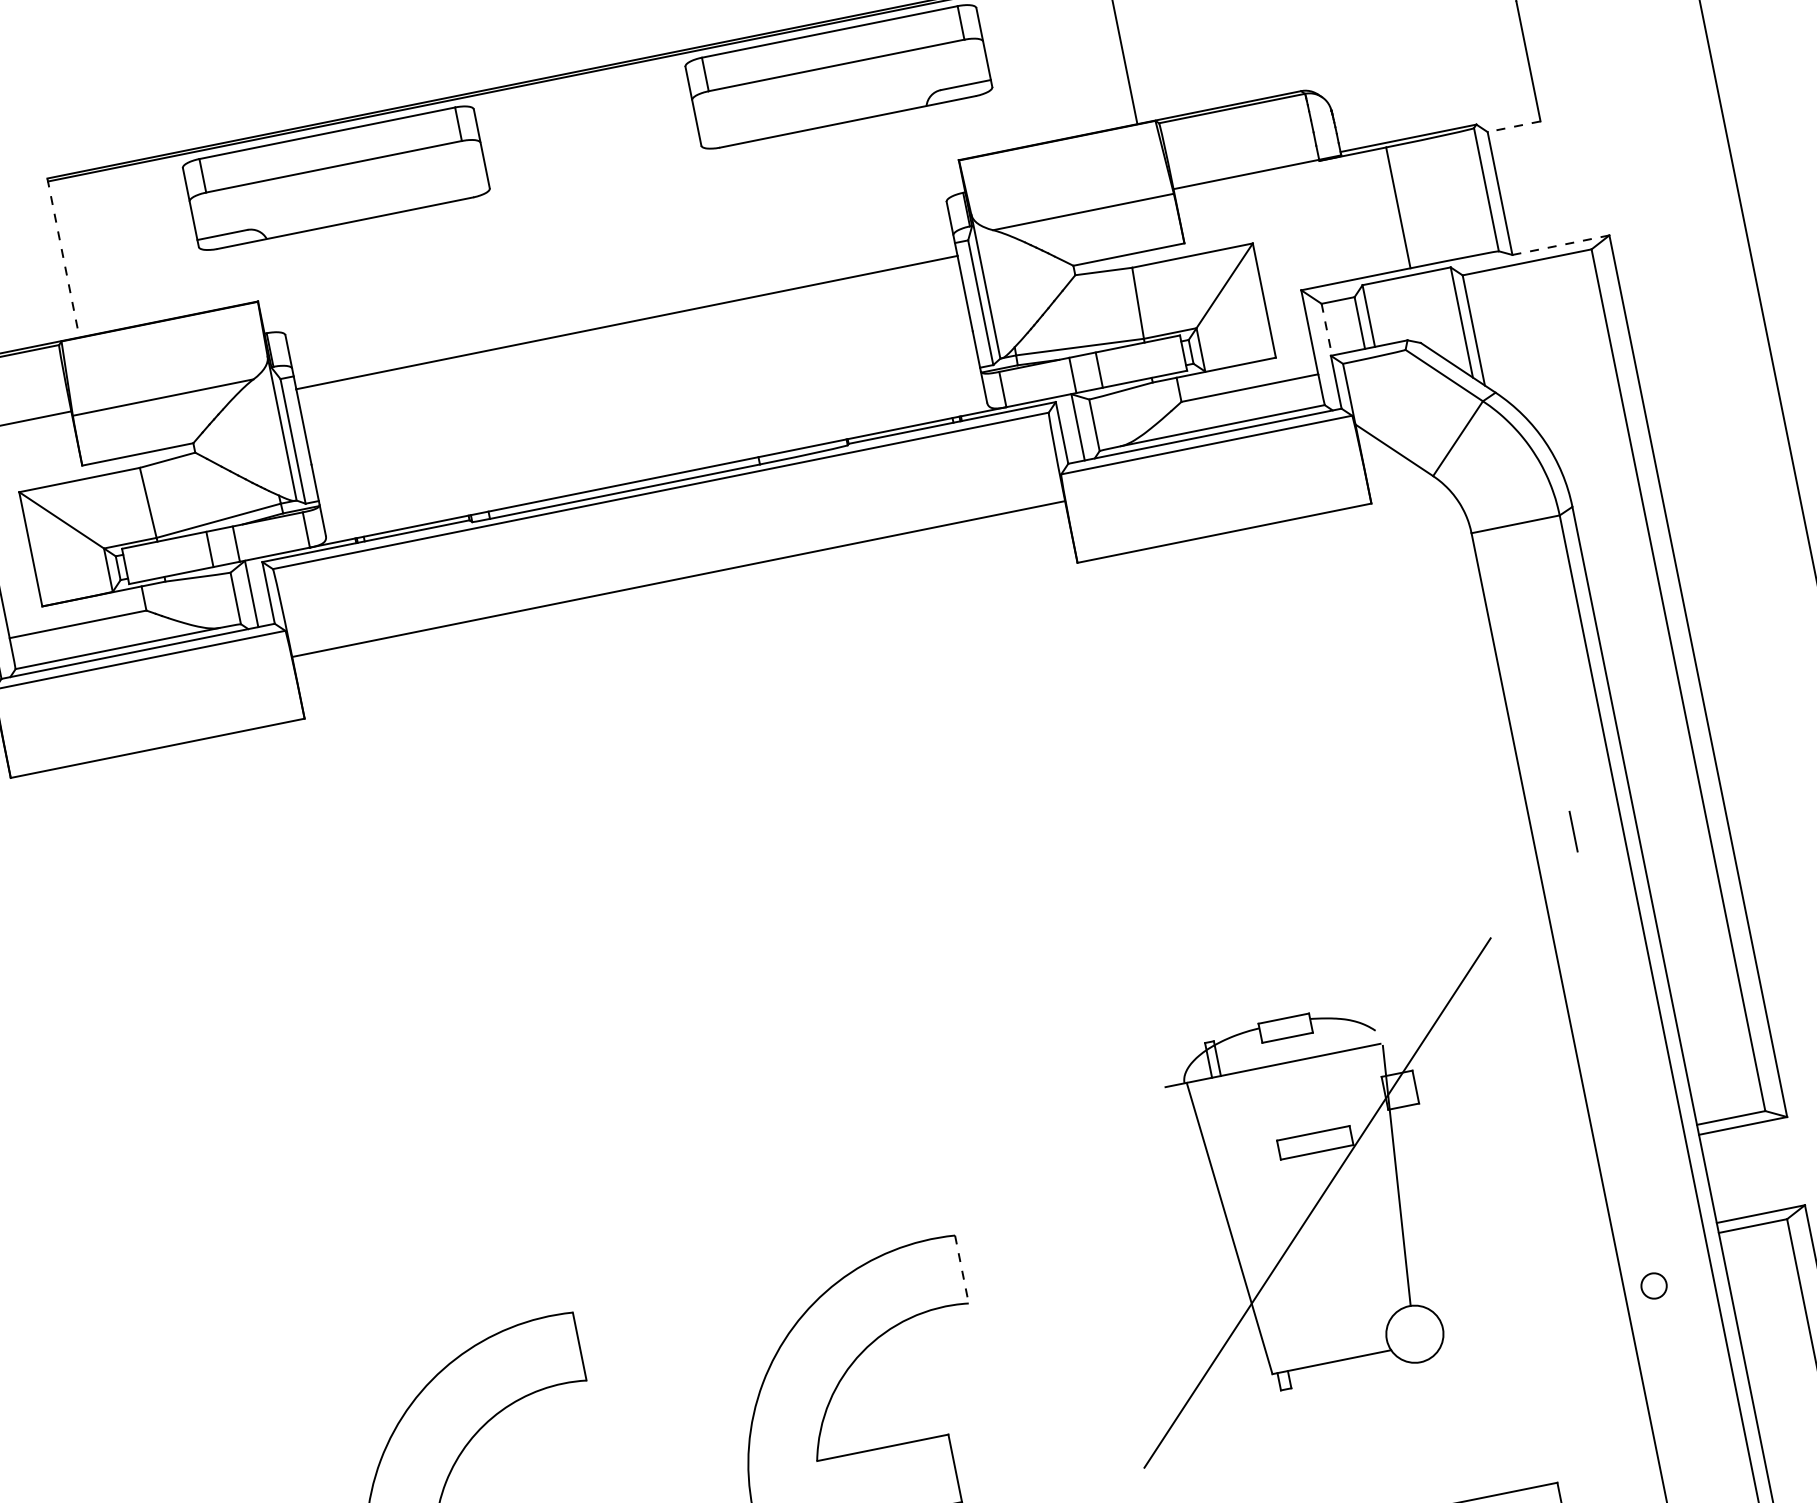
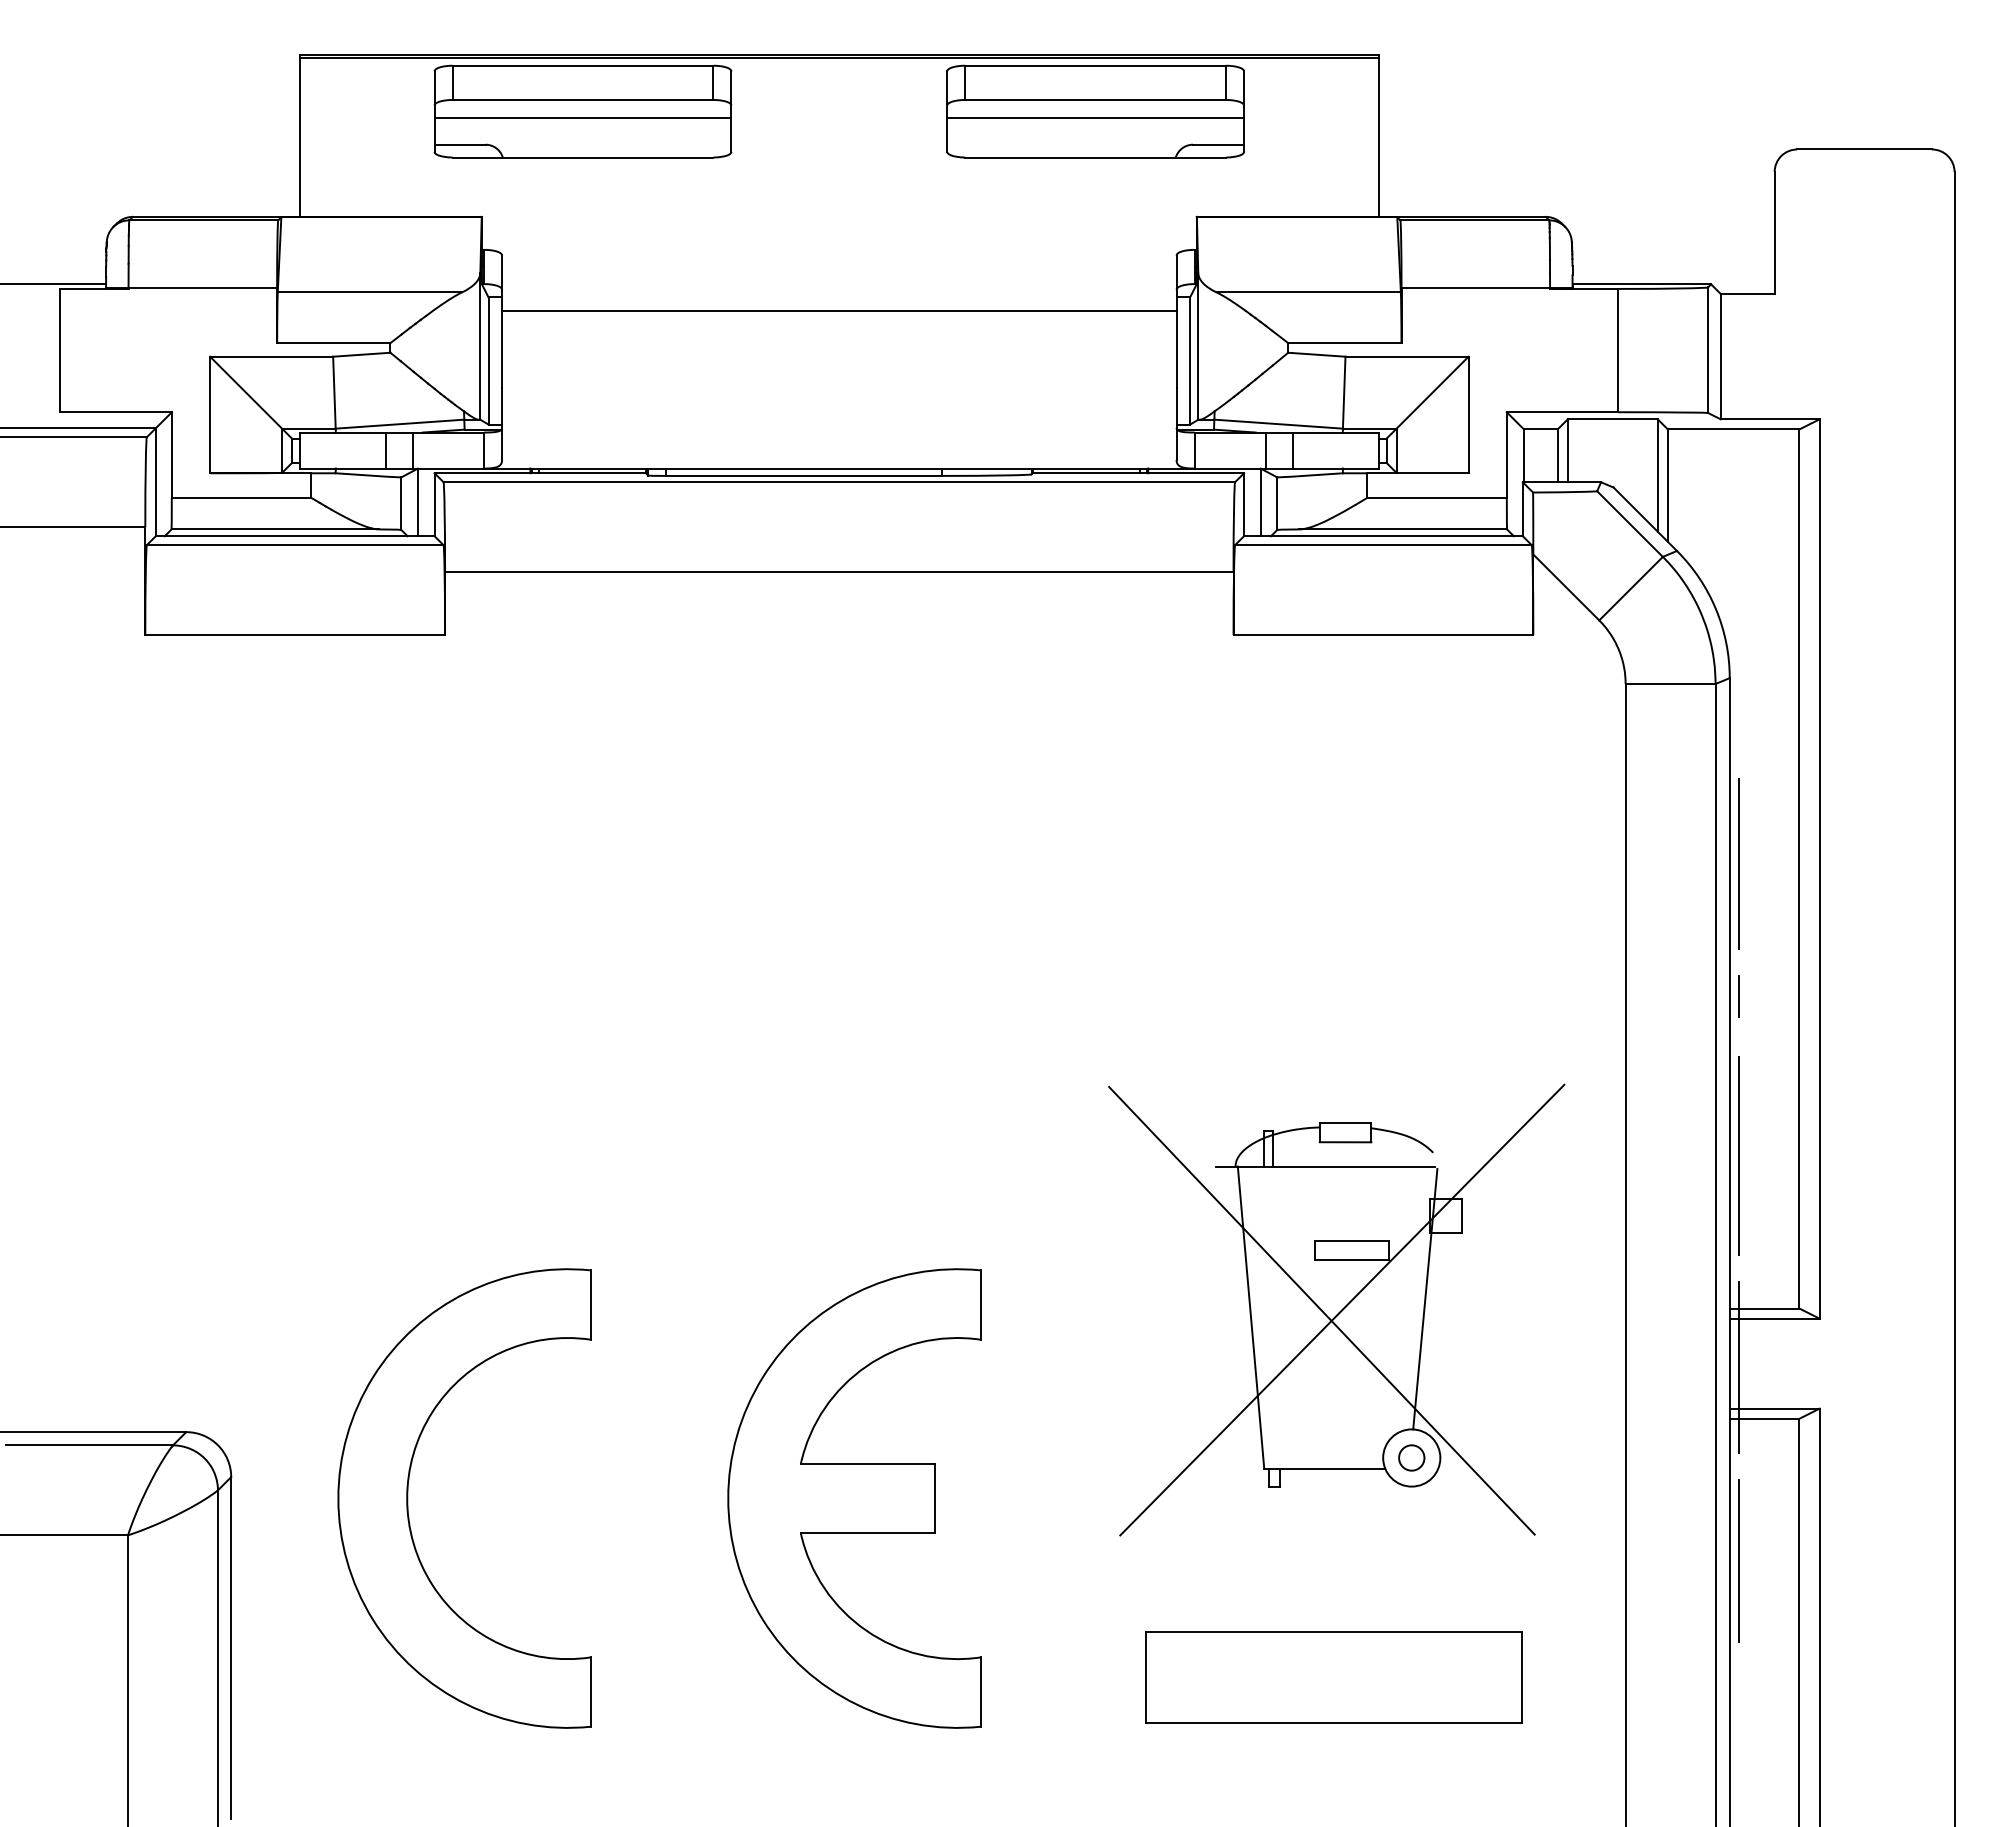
line: (839, 82) -> (1095, 117), added
line: (1513, 126) -> (1747, 293), dashed -> solid
line: (337, 184) -> (582, 117), added
line: (1560, 245) -> (1769, 419), dashed -> solid
line: (63, 258) -> (299, 136), dashed -> solid
line: (1327, 330) -> (1524, 456), dashed -> solid
line: (1617, 687) -> (1738, 864), added
line: (1573, 831) -> (1738, 996), moved
line: (1675, 974) -> (1738, 1156), added
line: (1717, 1180) -> (1738, 1367), added
line: (1297, 1207) -> (1321, 1310), added
line: (961, 1269) -> (980, 1305), dashed -> solid
circle: (1653, 1285) -> (1411, 1457), moved
line: (1755, 1370) -> (1738, 1560), added

